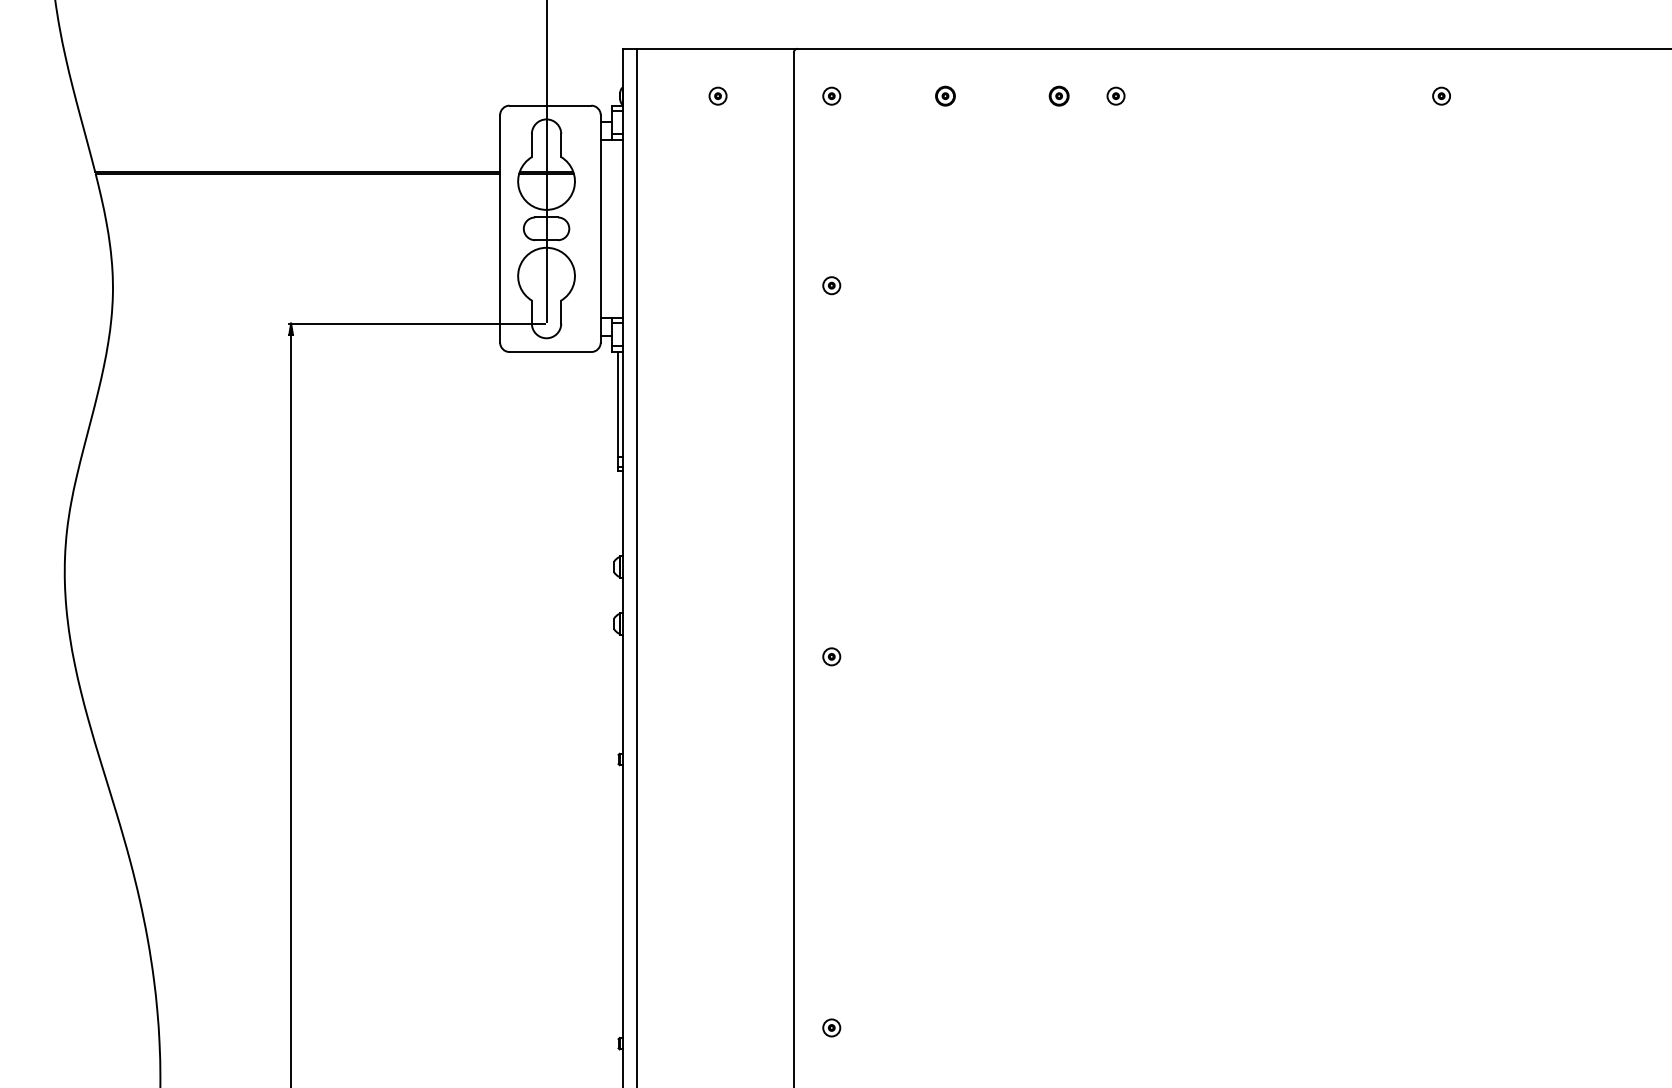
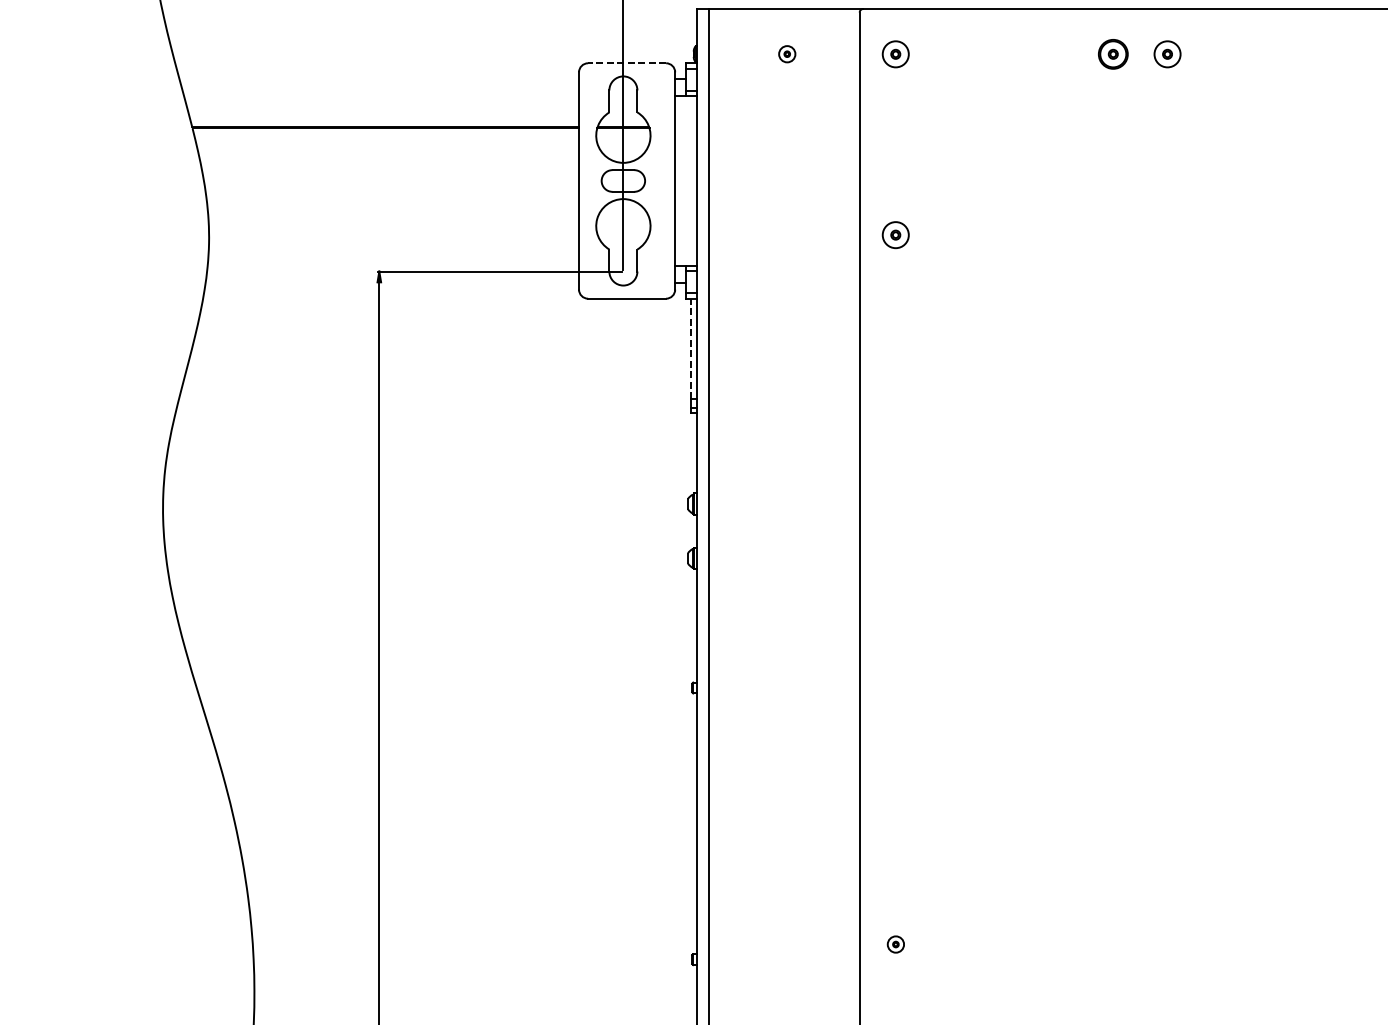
part: (831, 95) -> (895, 53), size x1.6
part: (945, 95) -> (1004, 53), removed
part: (1058, 95) -> (1112, 53), size x1.6
part: (1115, 95) -> (1167, 53), size x1.6
line: (550, 105) -> (627, 63), solid -> dashed
part: (831, 285) -> (895, 235), size x1.6
line: (617, 404) -> (691, 348), solid -> dashed
part: (831, 656) -> (895, 589), removed

